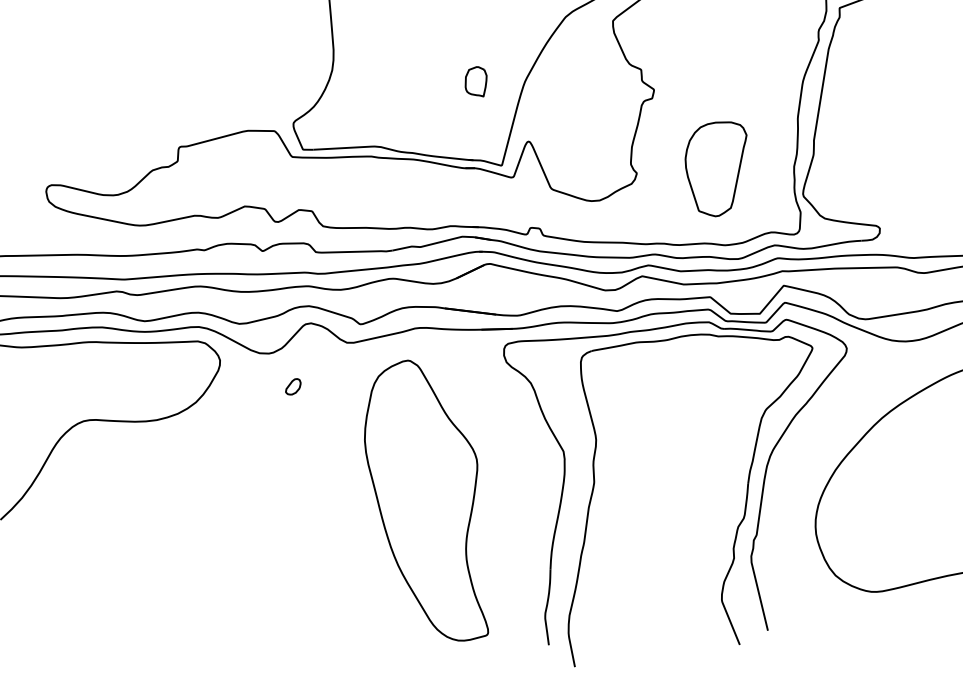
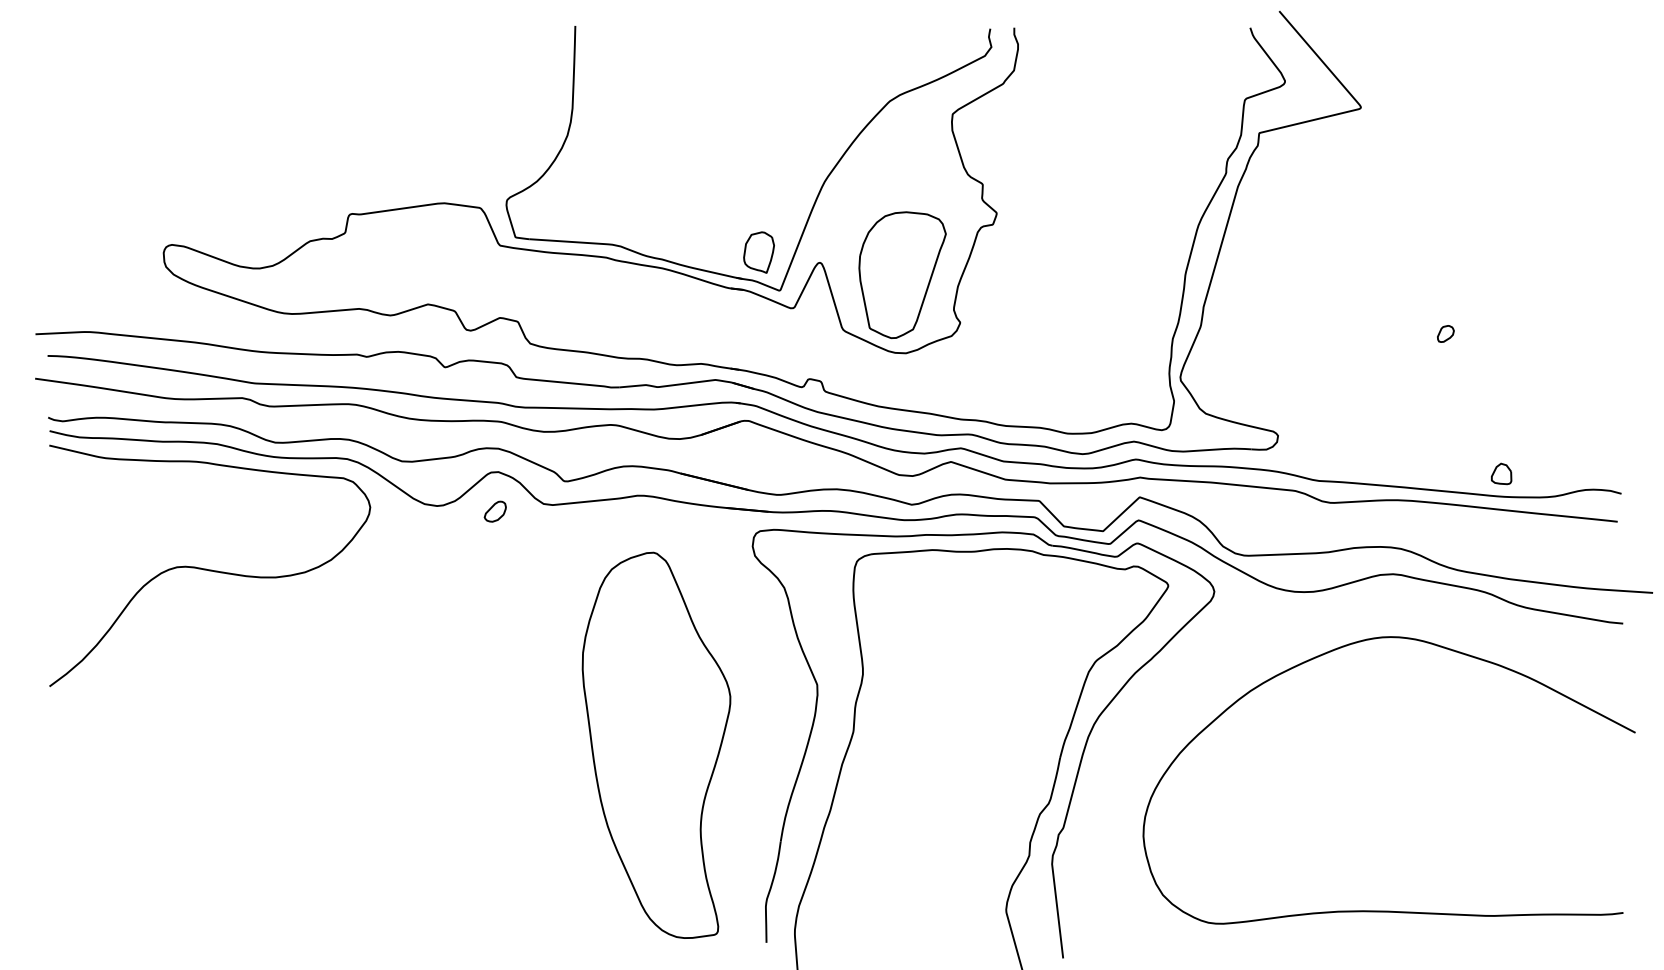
part: (475, 82) -> (758, 252), moved
part: (718, 169) -> (902, 275), moved
part: (292, 386) -> (494, 511), moved
part: (426, 501) -> (656, 744), moved

